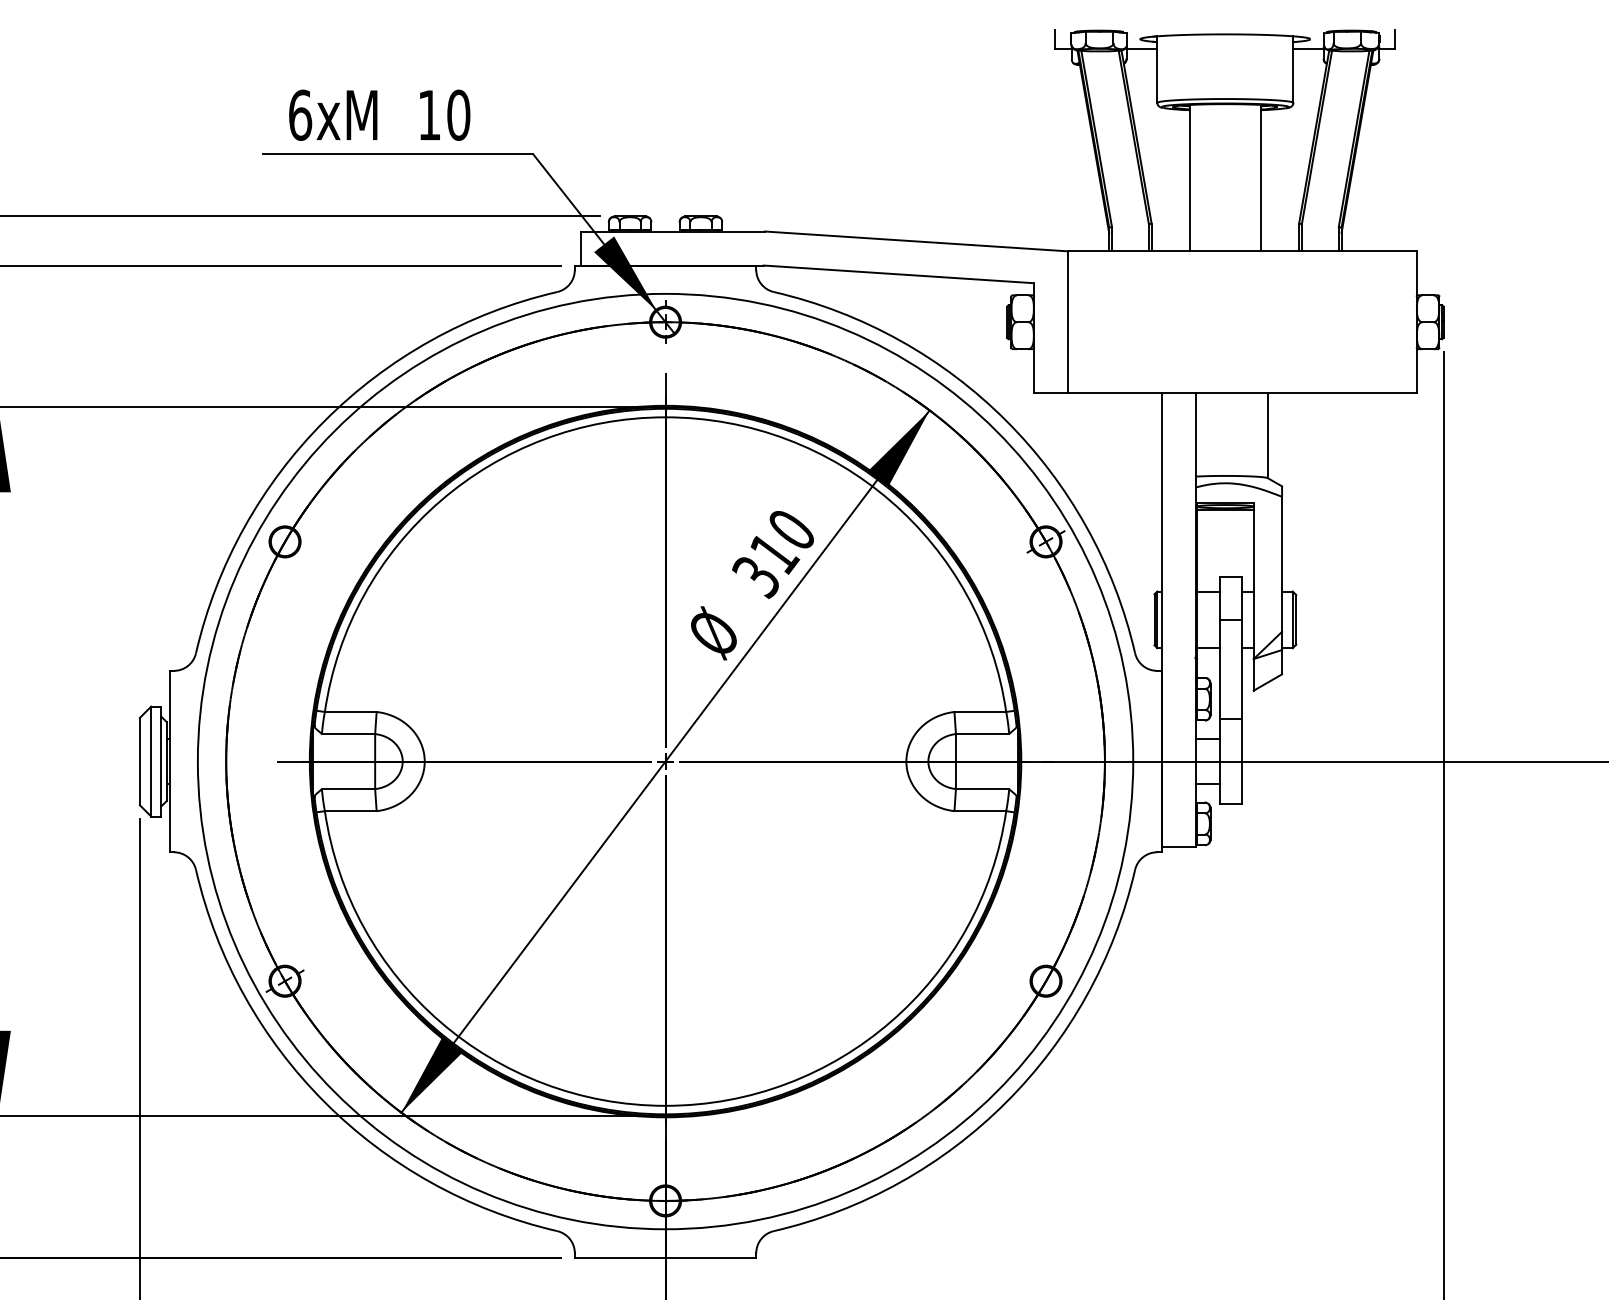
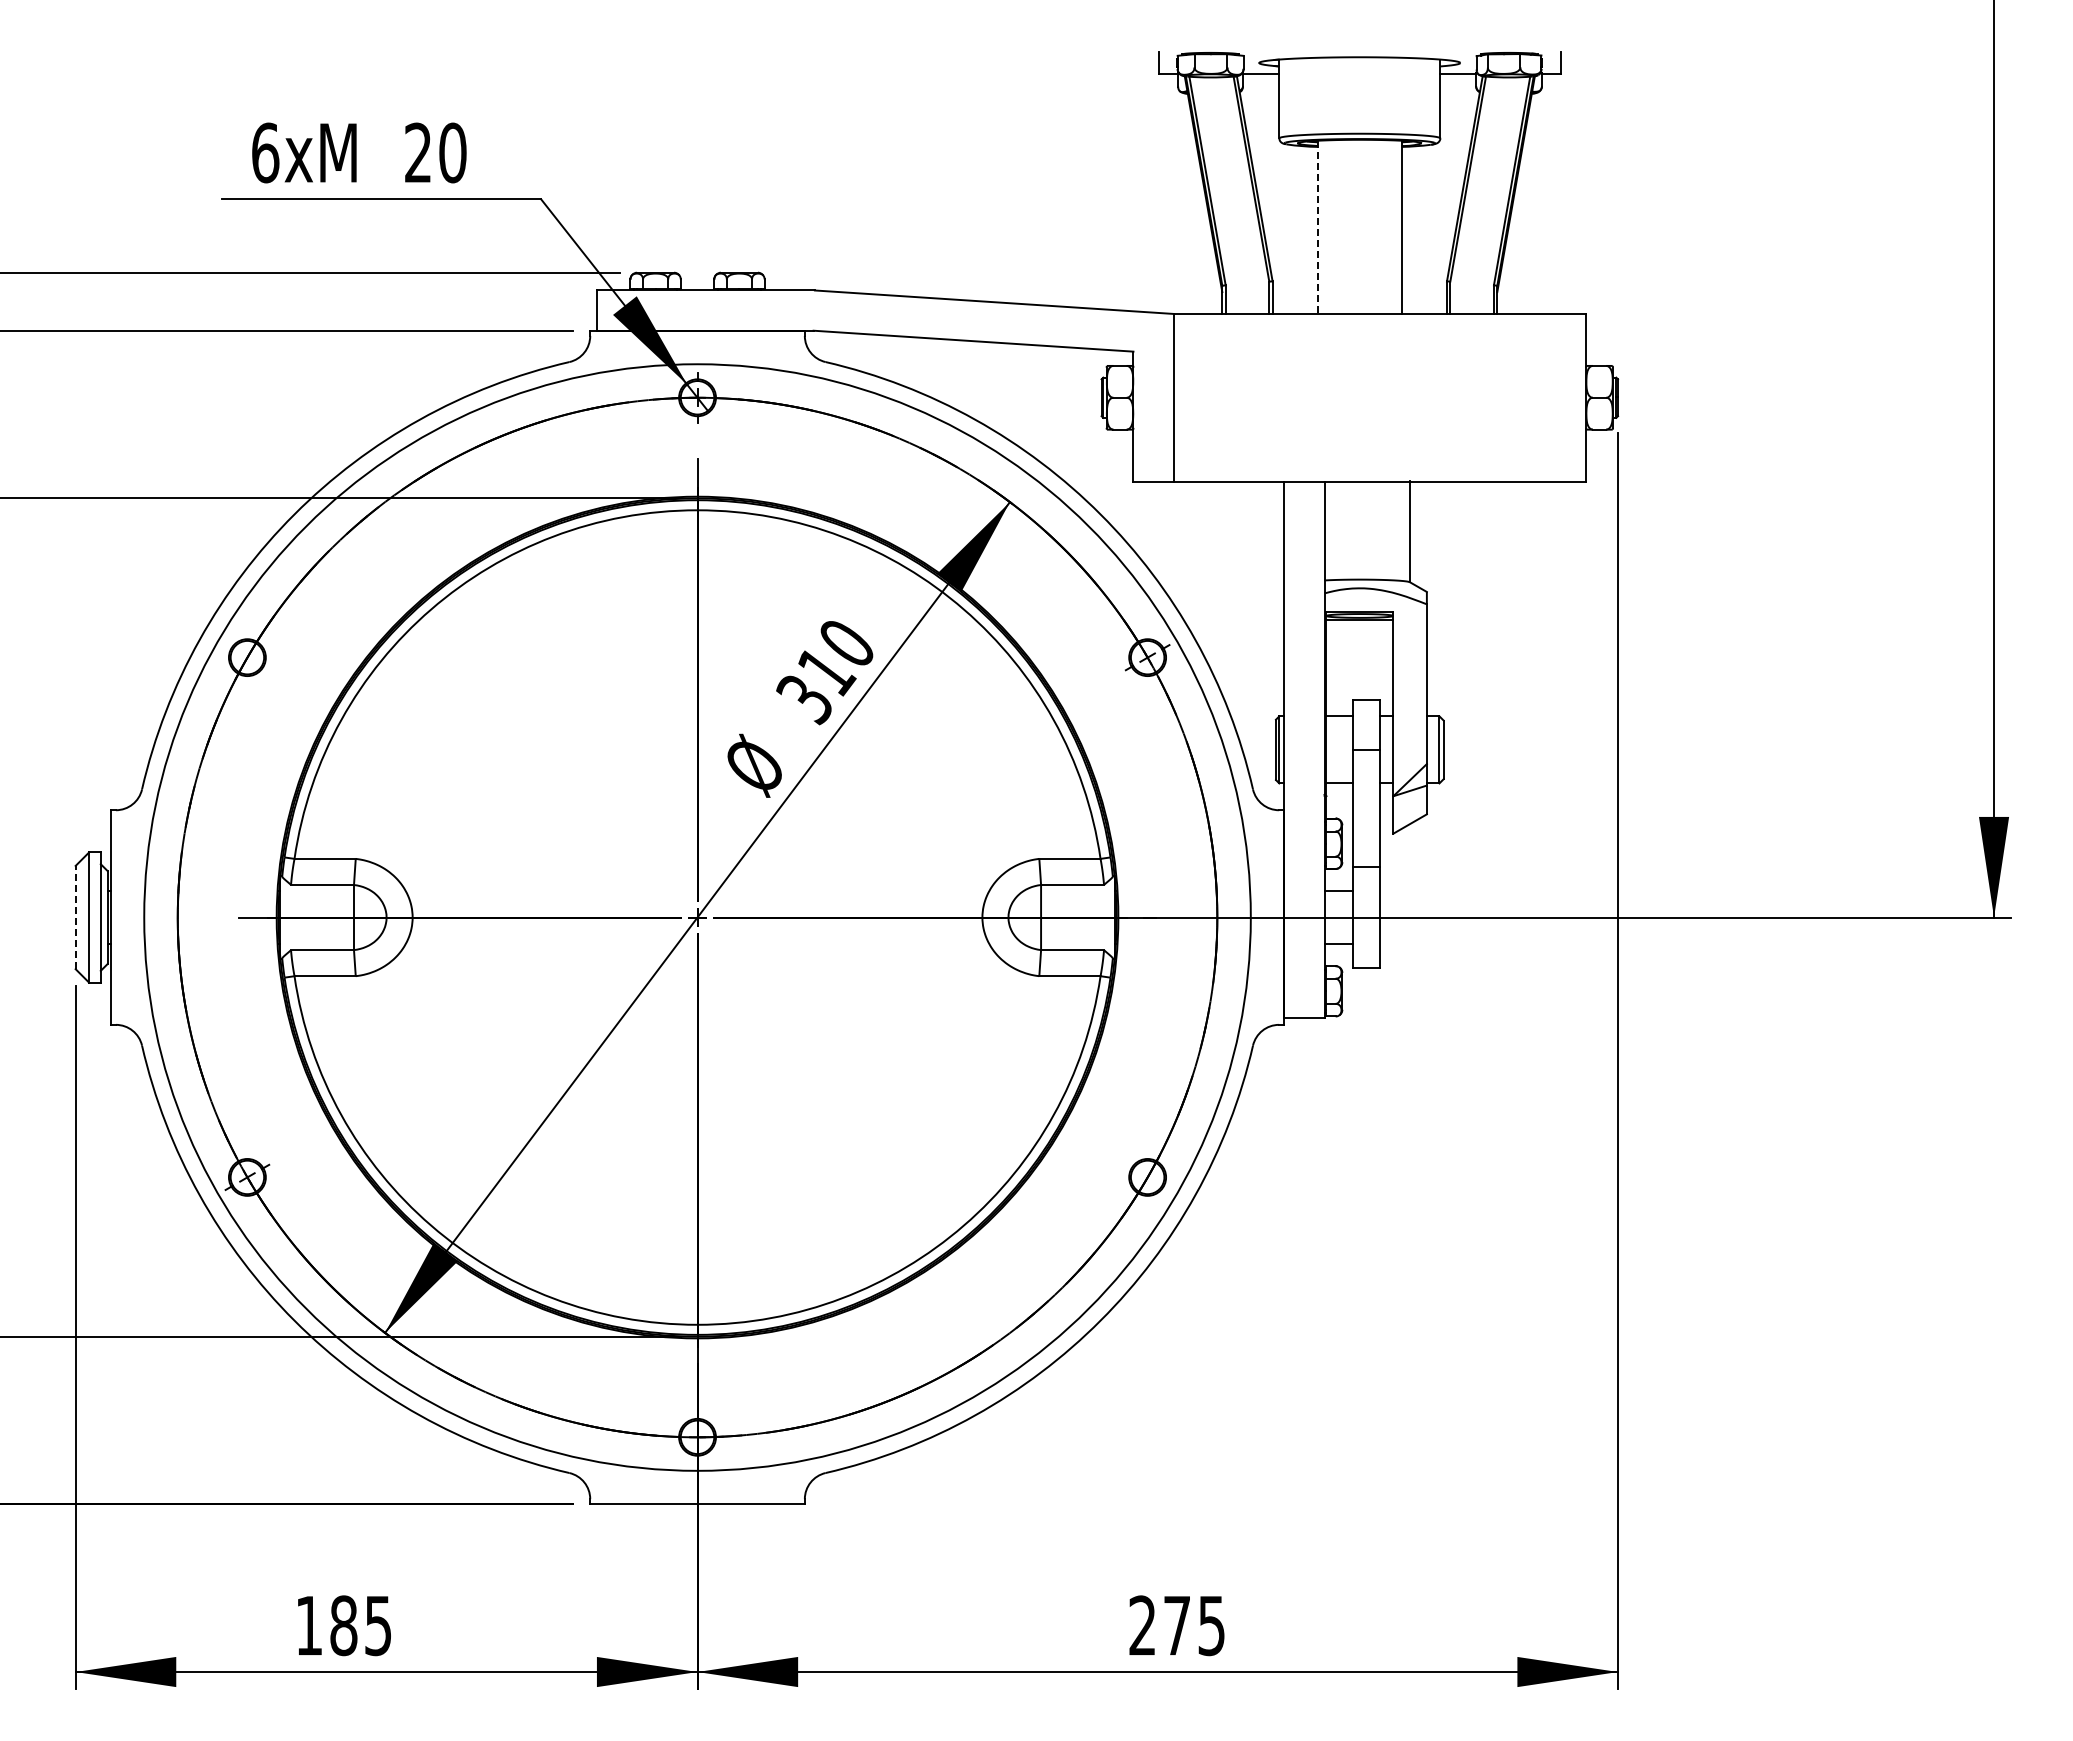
text: (428, 114) -> (417, 152), 10 -> 20
line: (1189, 178) -> (1317, 227), solid -> dashed
line: (139, 761) -> (75, 917), solid -> dashed

